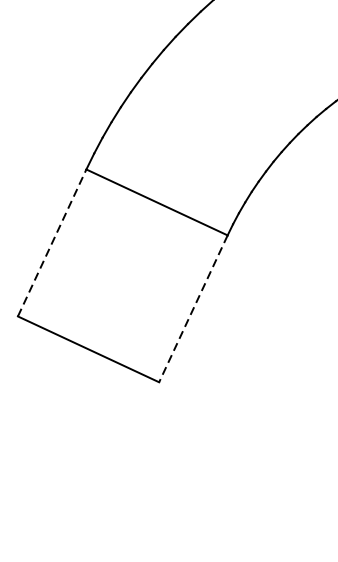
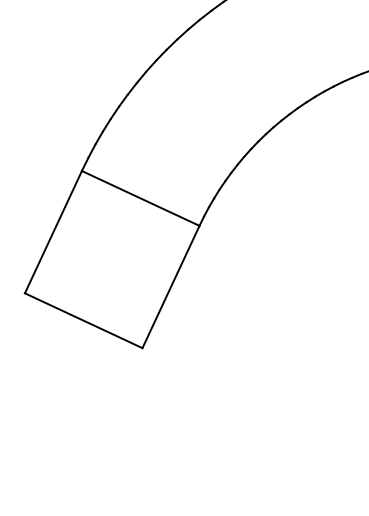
line: (52, 242) -> (53, 231), dashed -> solid
line: (192, 309) -> (170, 287), dashed -> solid

